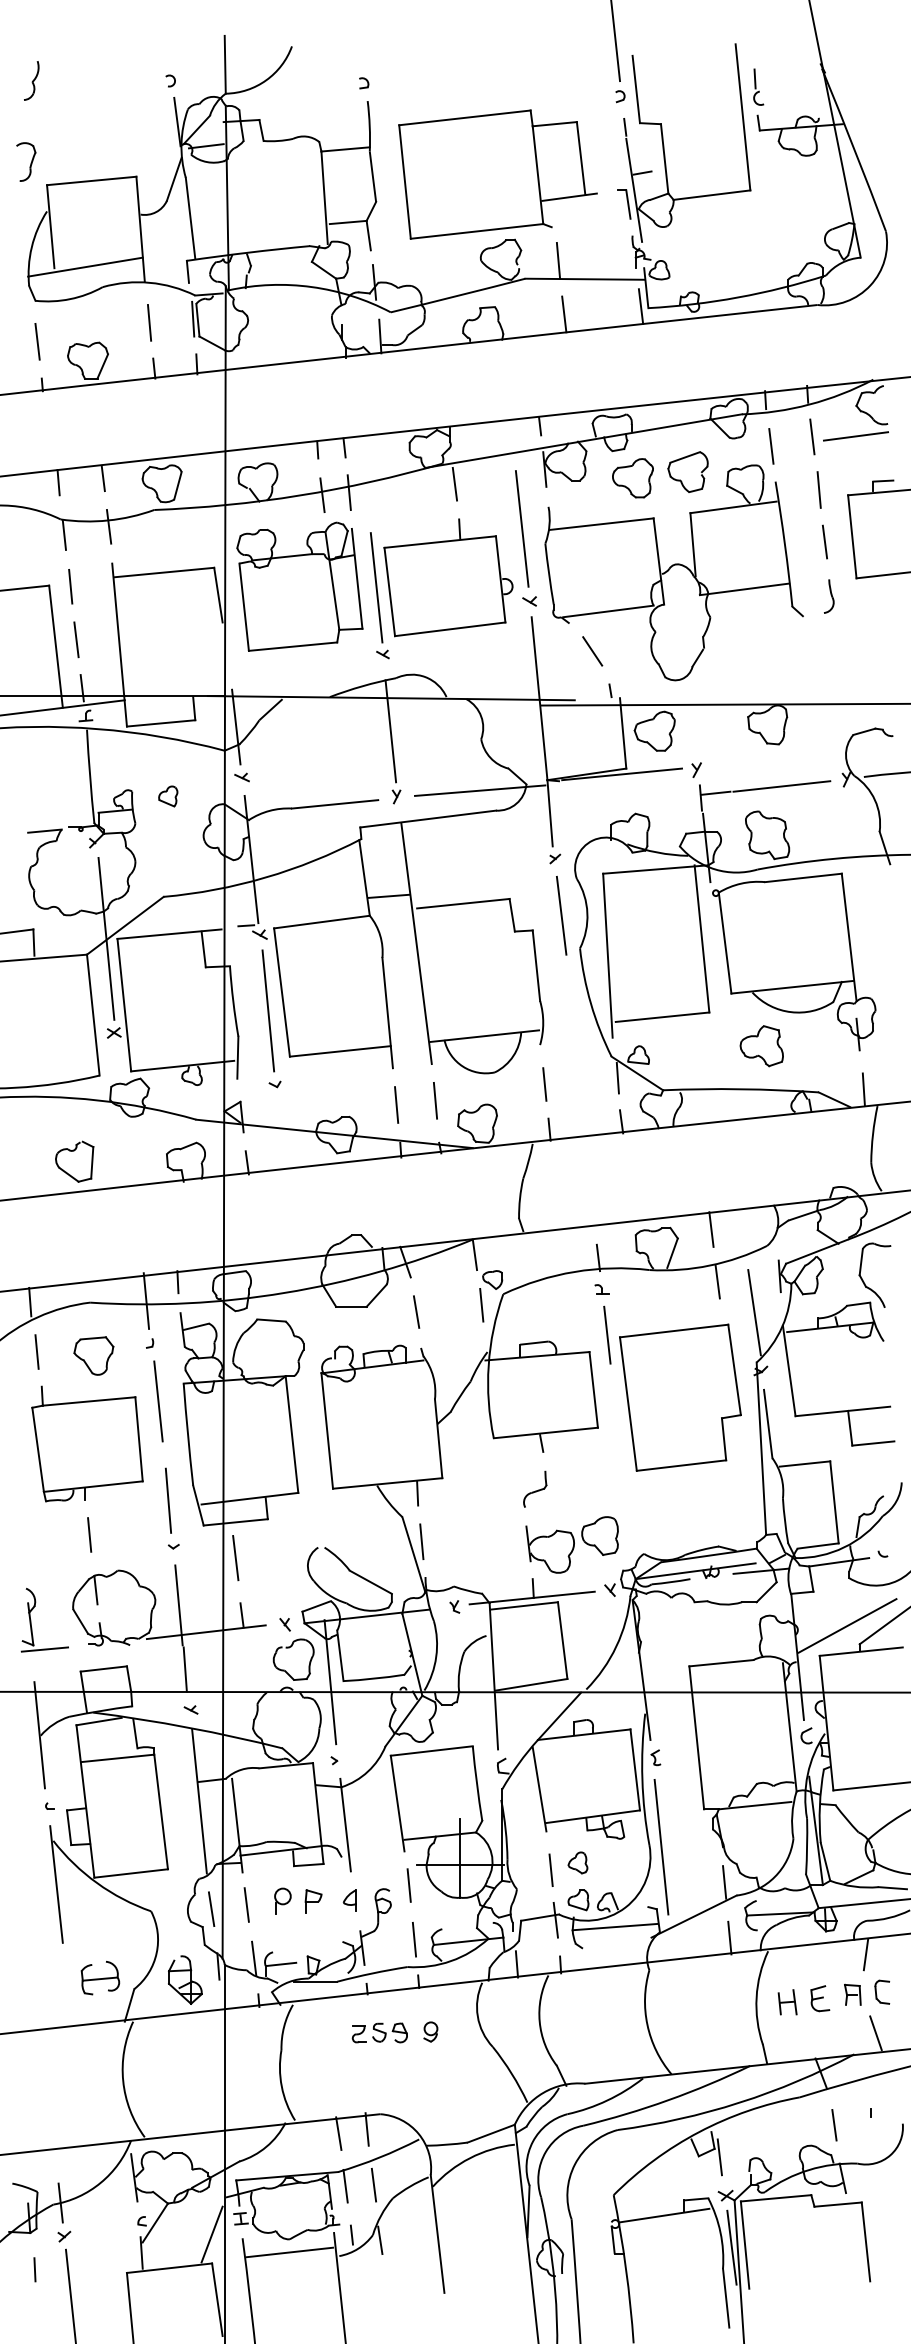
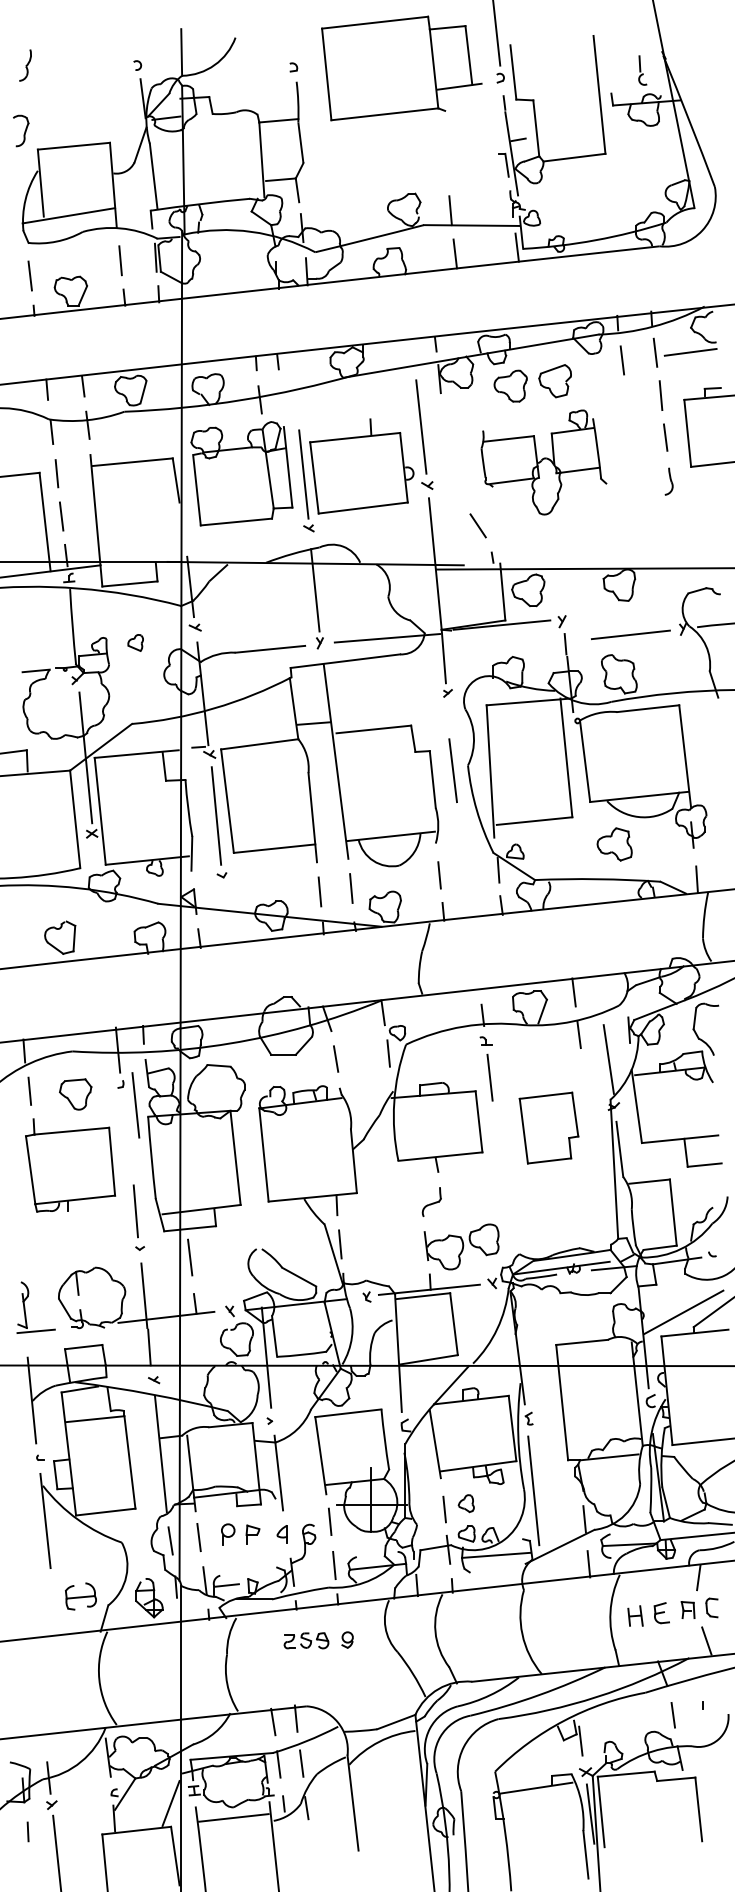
part: (758, 86) -> (642, 70), moved
part: (497, 174) -> (401, 68), moved
line: (454, 483) -> (366, 390), removed
line: (348, 492) -> (281, 397), removed
part: (673, 572) -> (543, 462), size x0.6
line: (715, 792) -> (577, 639), removed
line: (561, 915) -> (453, 770), moved
part: (680, 1397) -> (549, 1127), size x0.6
line: (158, 1401) -> (135, 1105), moved
line: (89, 1534) -> (72, 1238), removed

